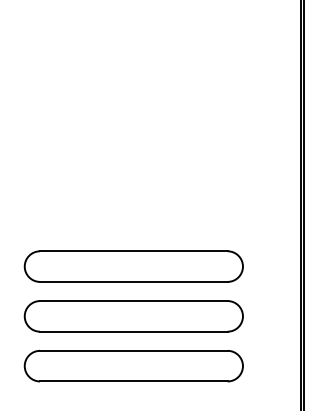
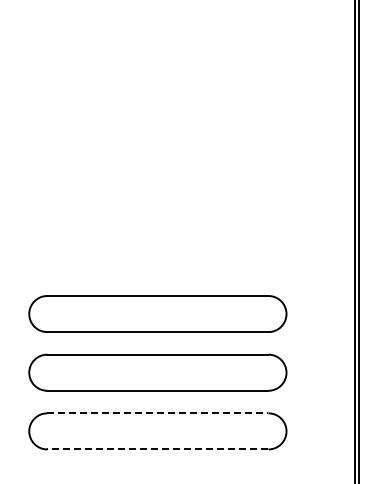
line: (133, 350) -> (157, 413), solid -> dashed
line: (133, 381) -> (157, 449), solid -> dashed

